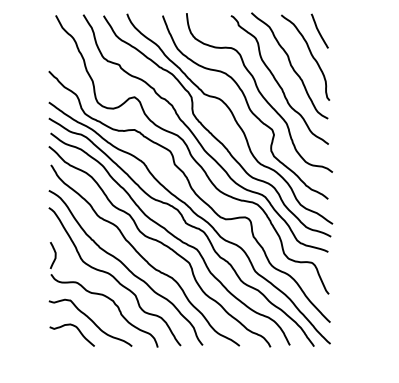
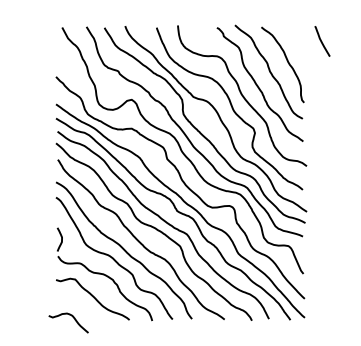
curve: (319, 31) -> (322, 41), moved
curve: (78, 332) -> (74, 320), moved

